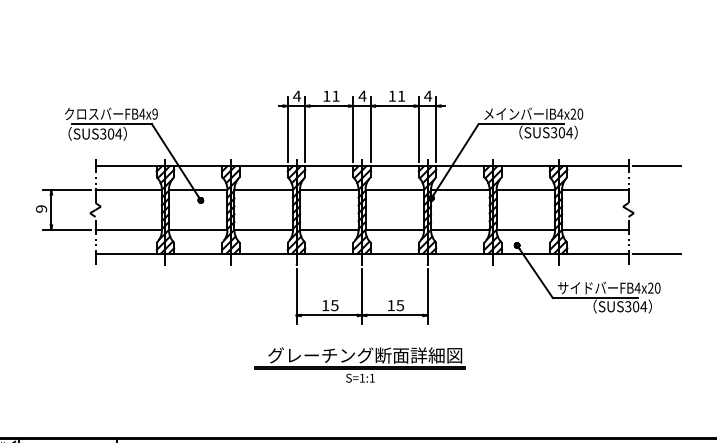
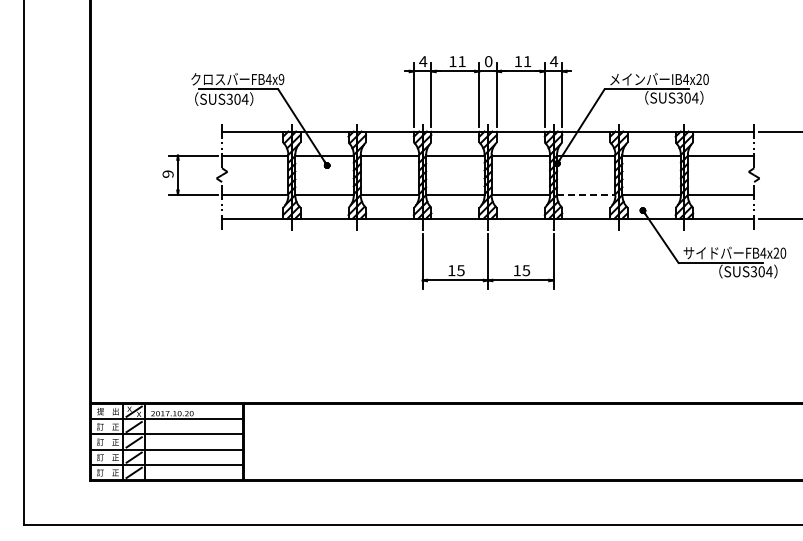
text: (362, 96) -> (488, 61), 4 -> 0
line: (460, 229) -> (586, 194), solid -> dashed
part: (360, 364) -> (486, 329), removed

